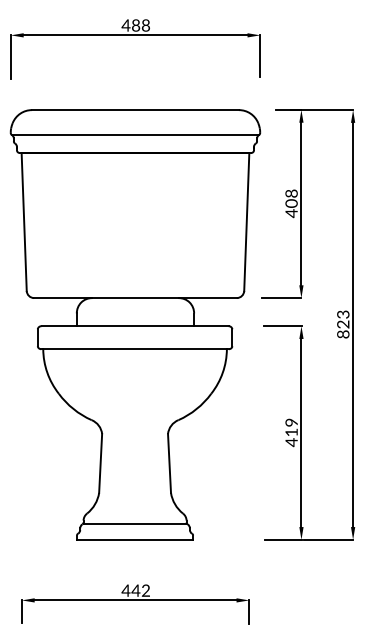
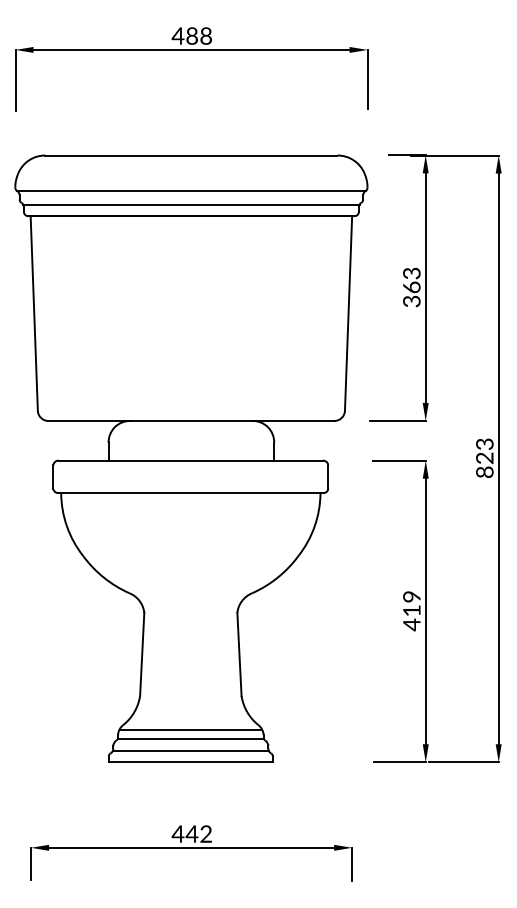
line: (135, 144) -> (191, 204), added
text: (291, 203) -> (411, 287), 408 -> 363
line: (134, 516) -> (190, 729), added
line: (134, 532) -> (190, 751), added

